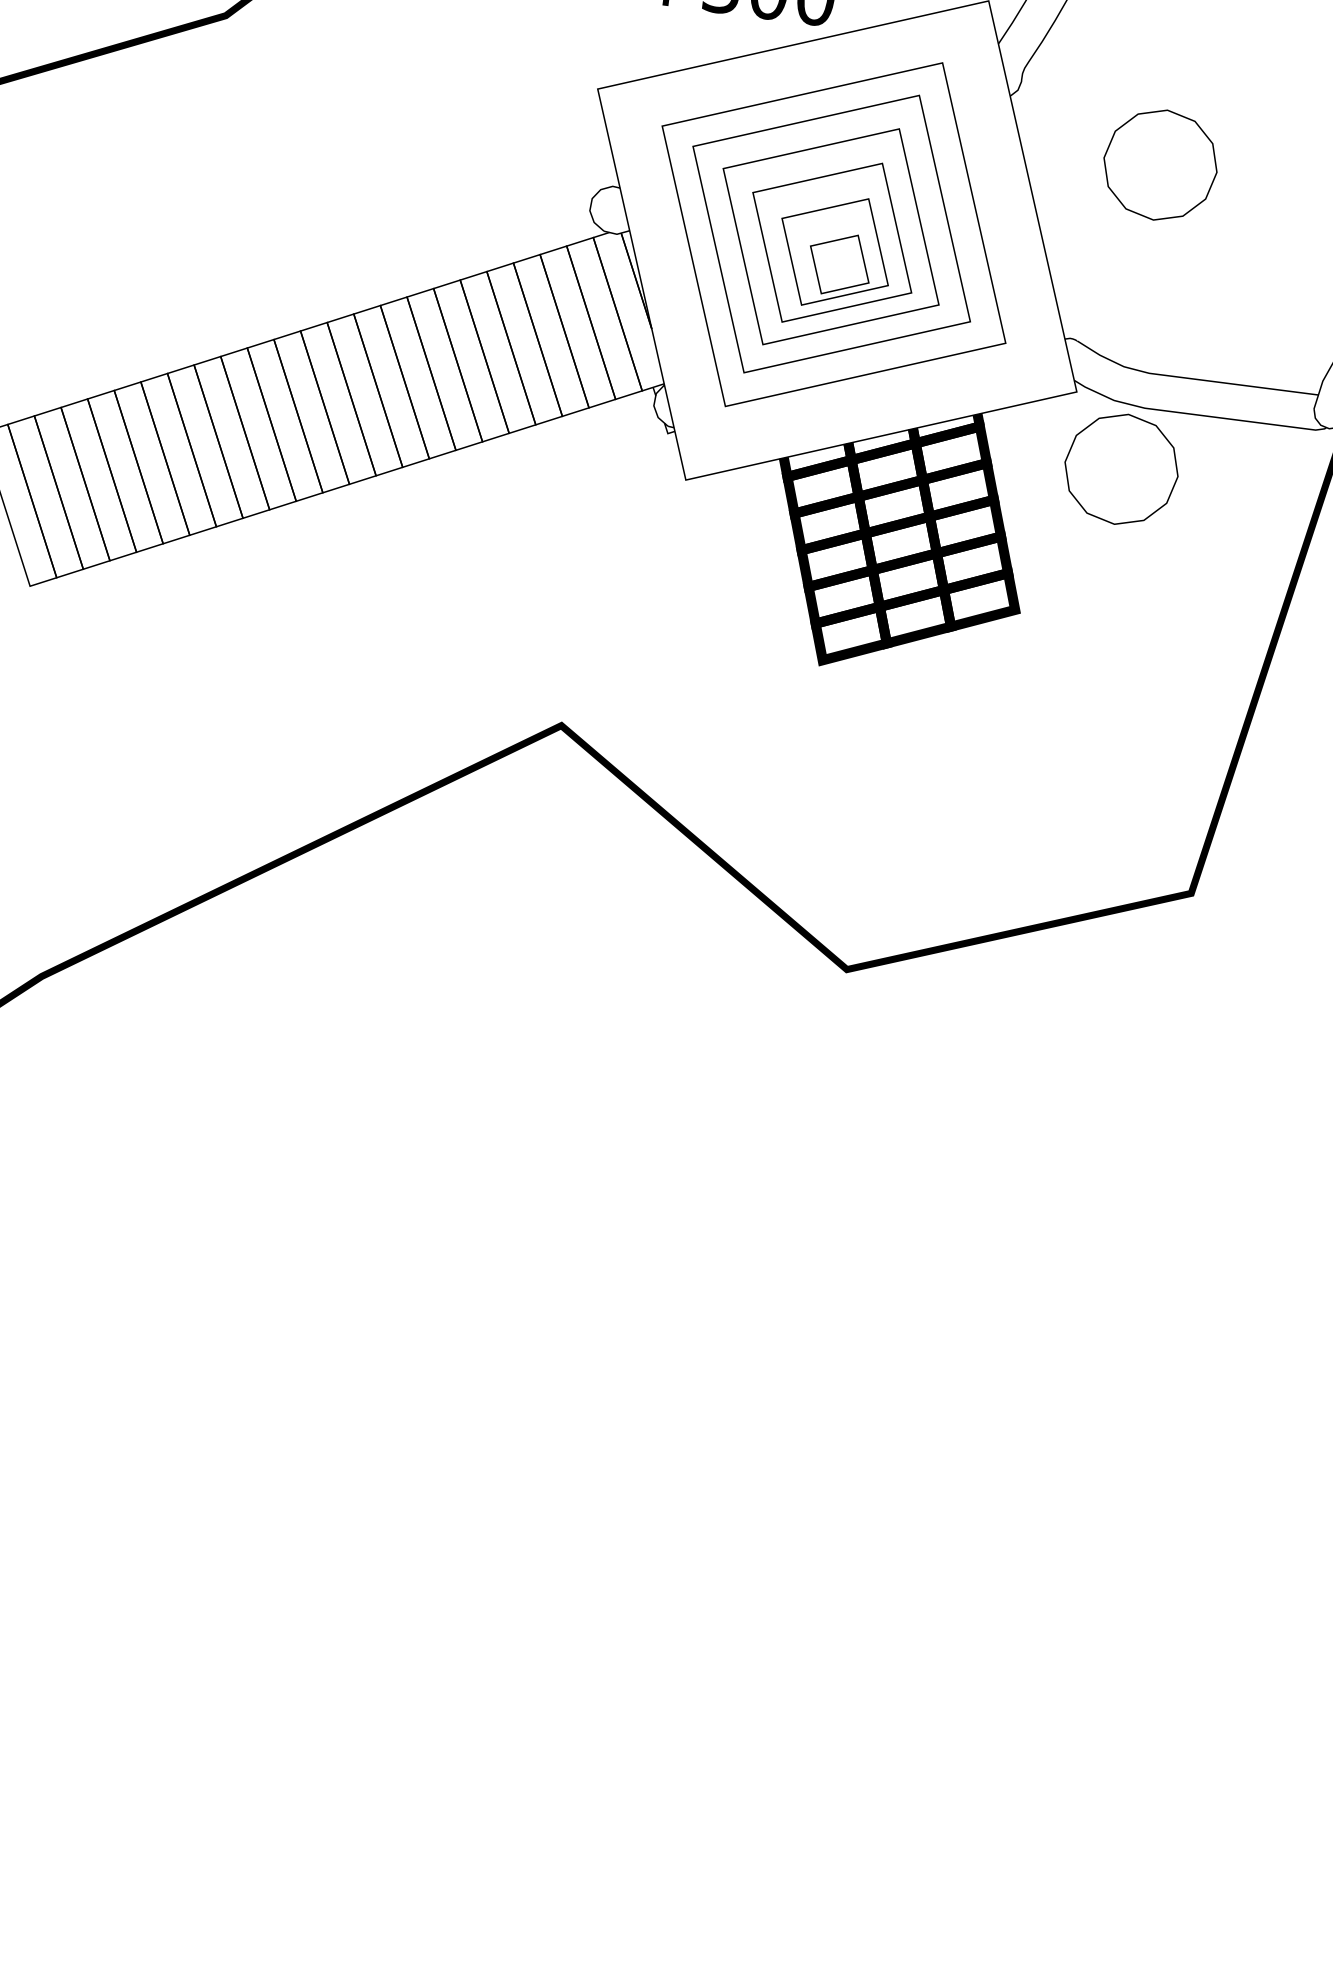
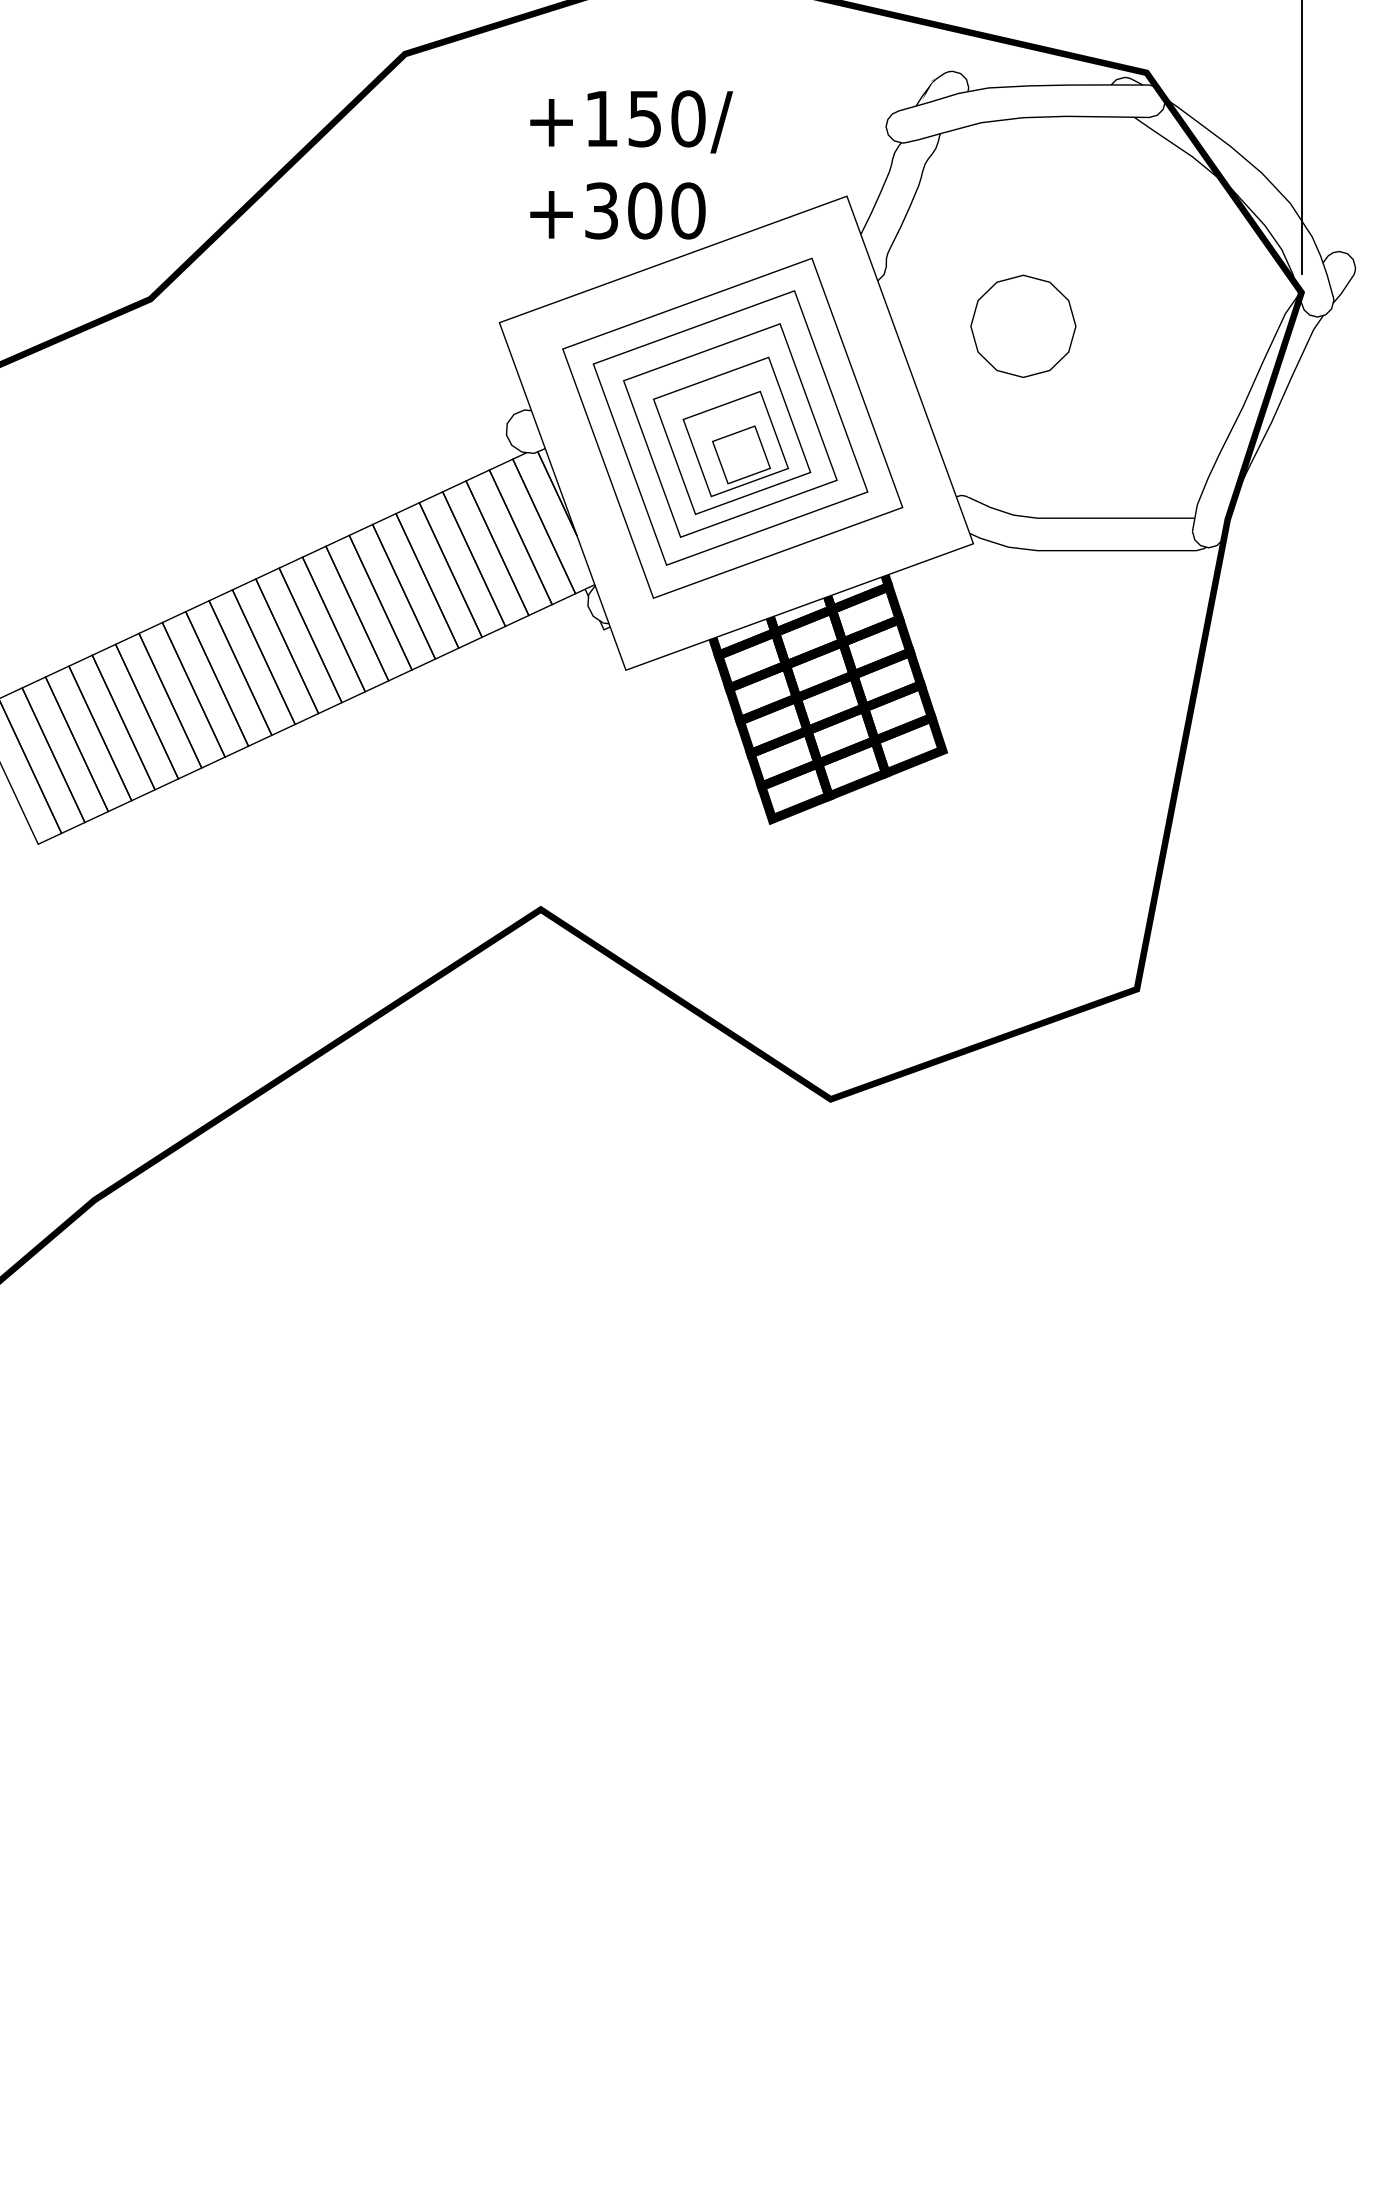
part: (1121, 468) -> (1023, 608), removed

